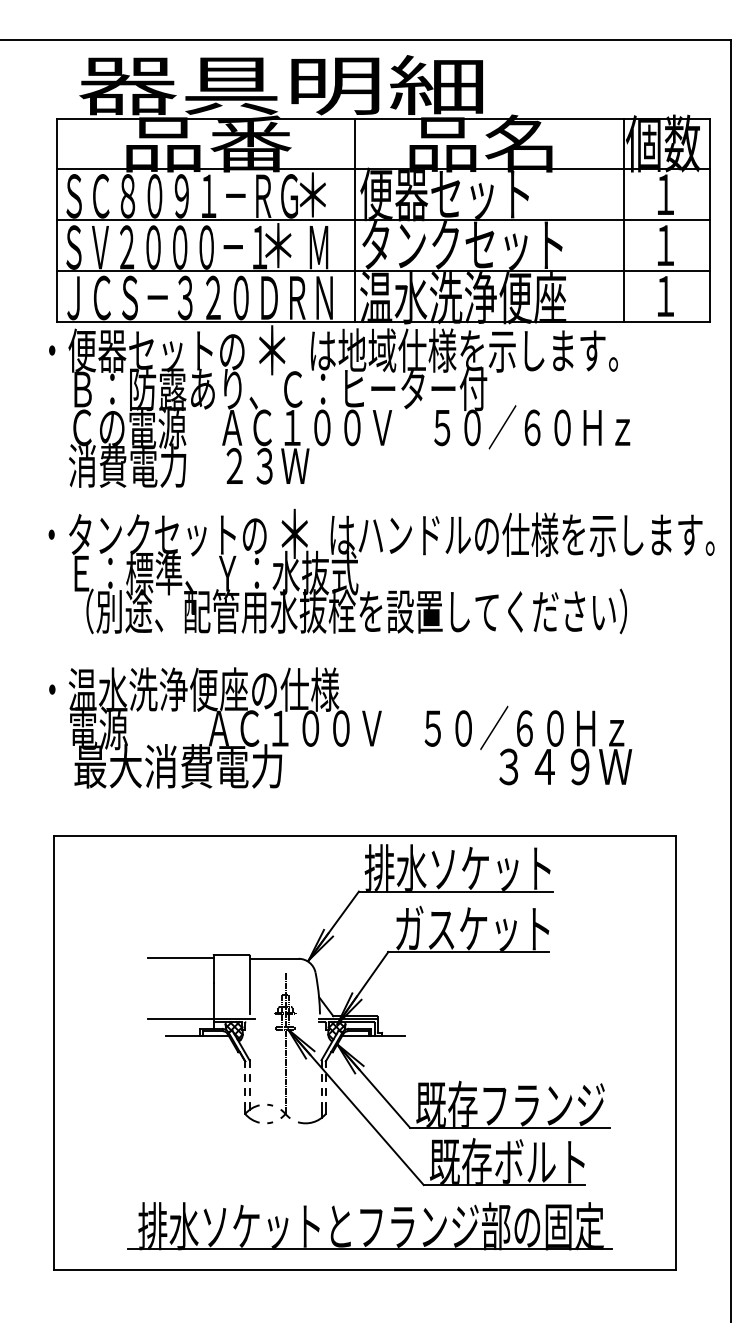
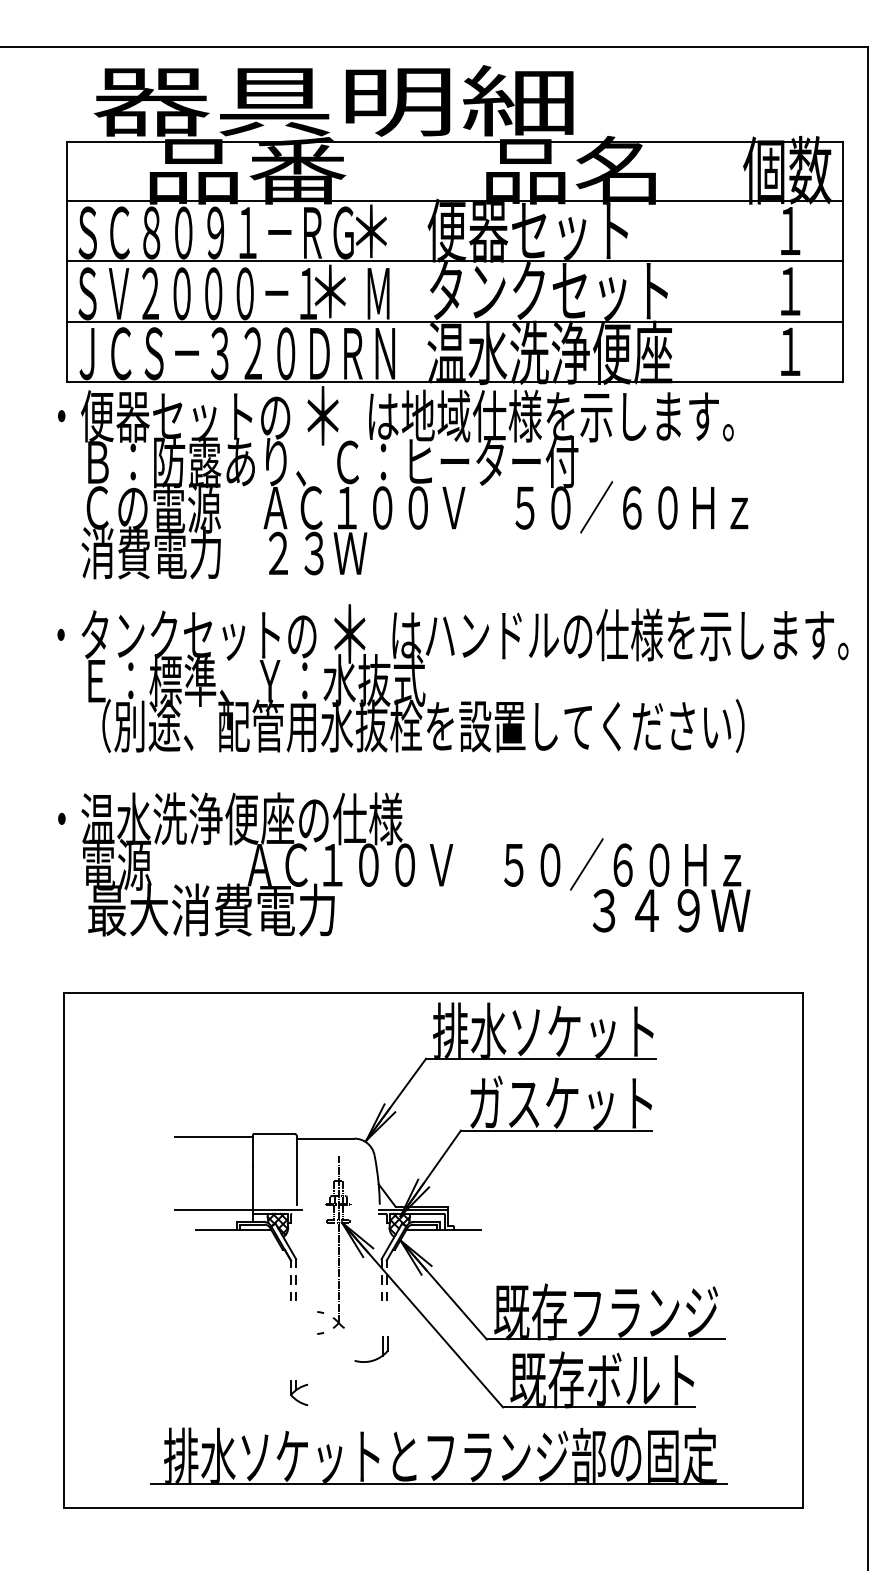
line: (355, 220) -> (421, 261), removed
line: (623, 220) -> (740, 261), removed
part: (252, 1112) -> (299, 1393), moved
part: (315, 1120) -> (375, 1358), moved

